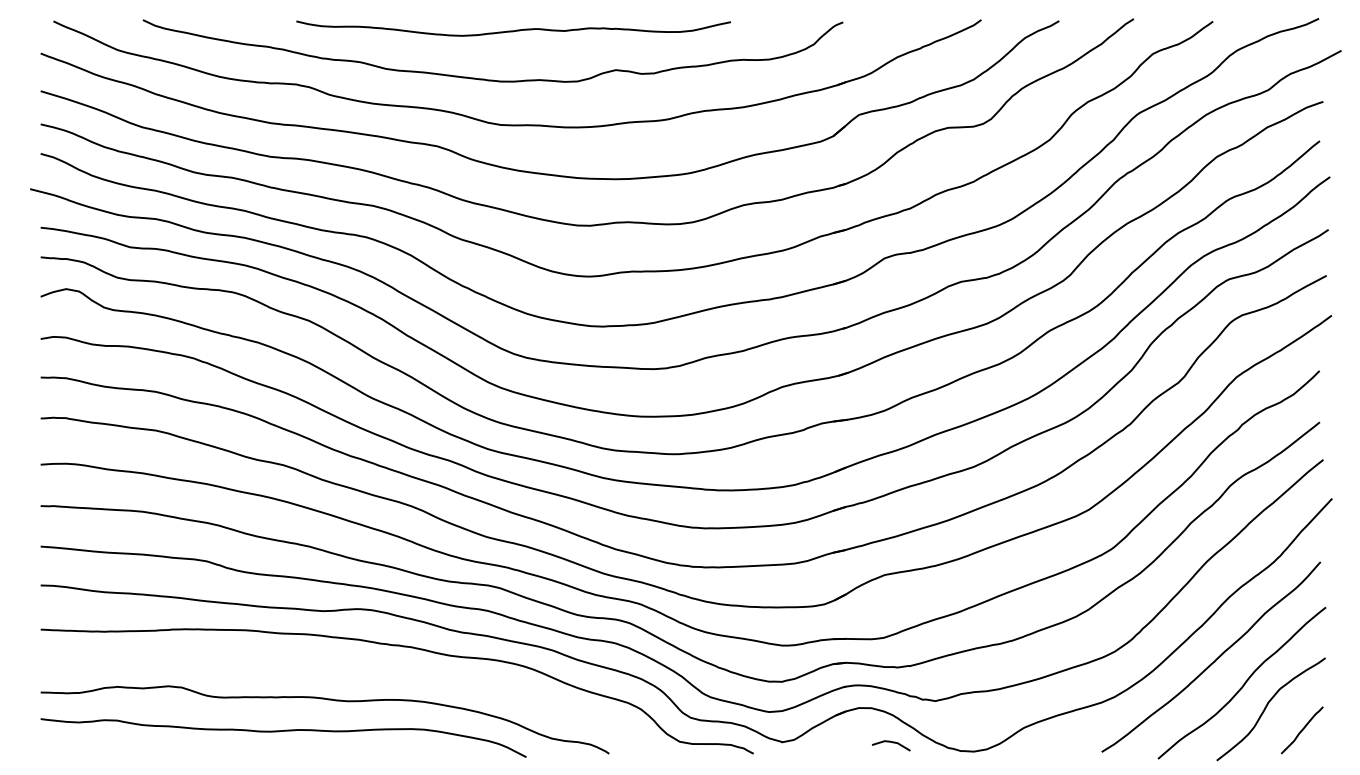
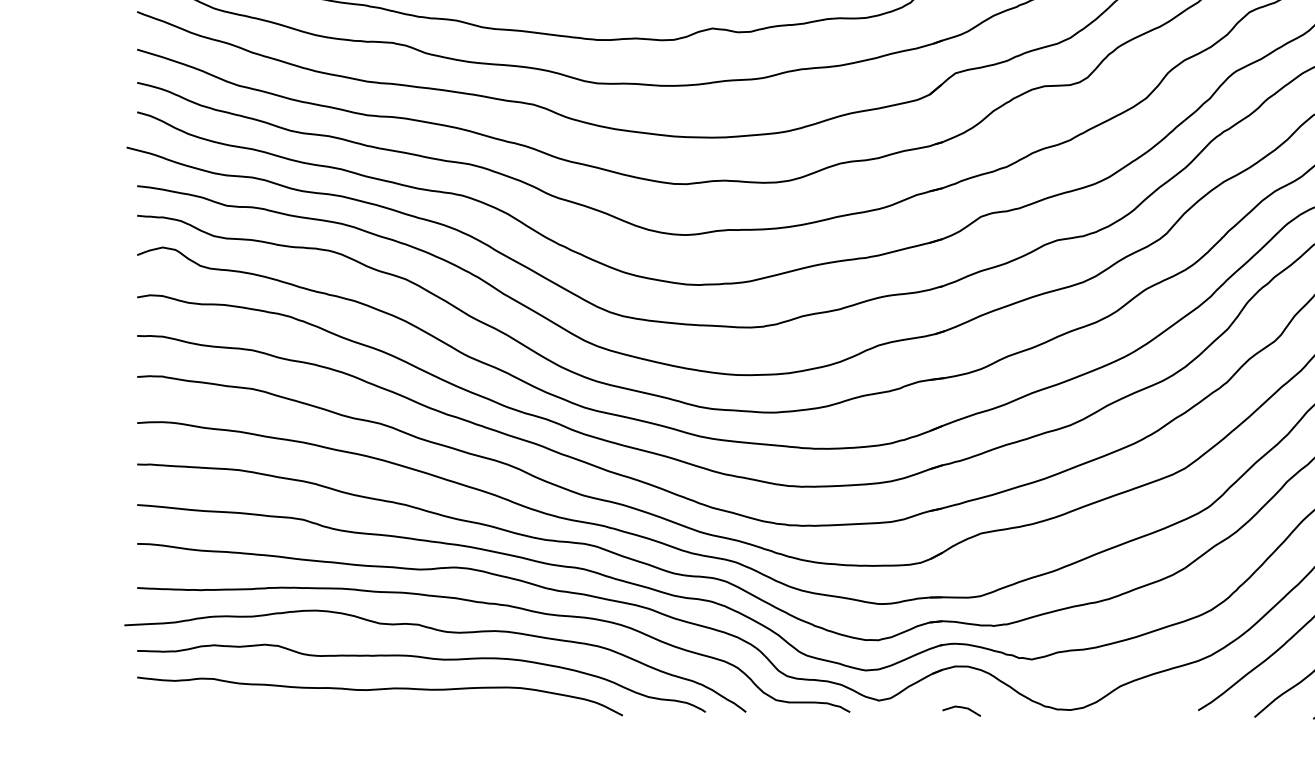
curve: (343, 673) -> (439, 631), added
curve: (892, 743) -> (962, 708), moved

